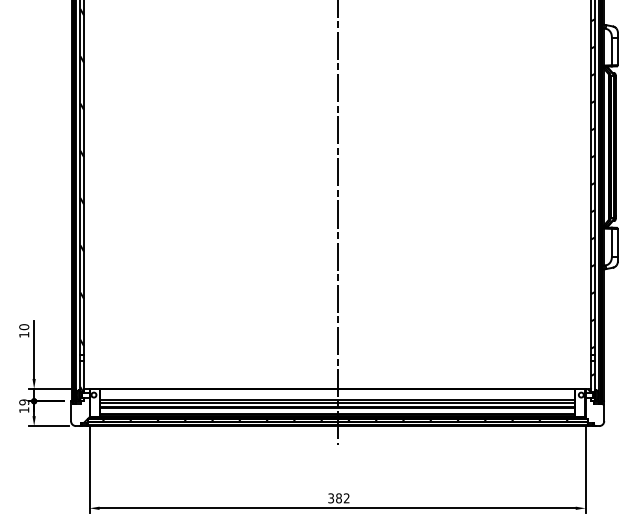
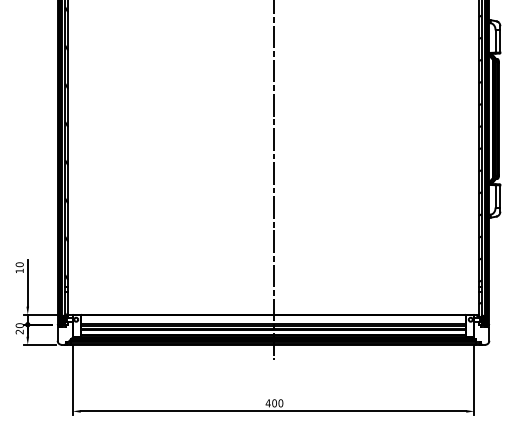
text: (24, 406) -> (19, 328), 19 -> 20
text: (338, 498) -> (274, 403), 382 -> 400

